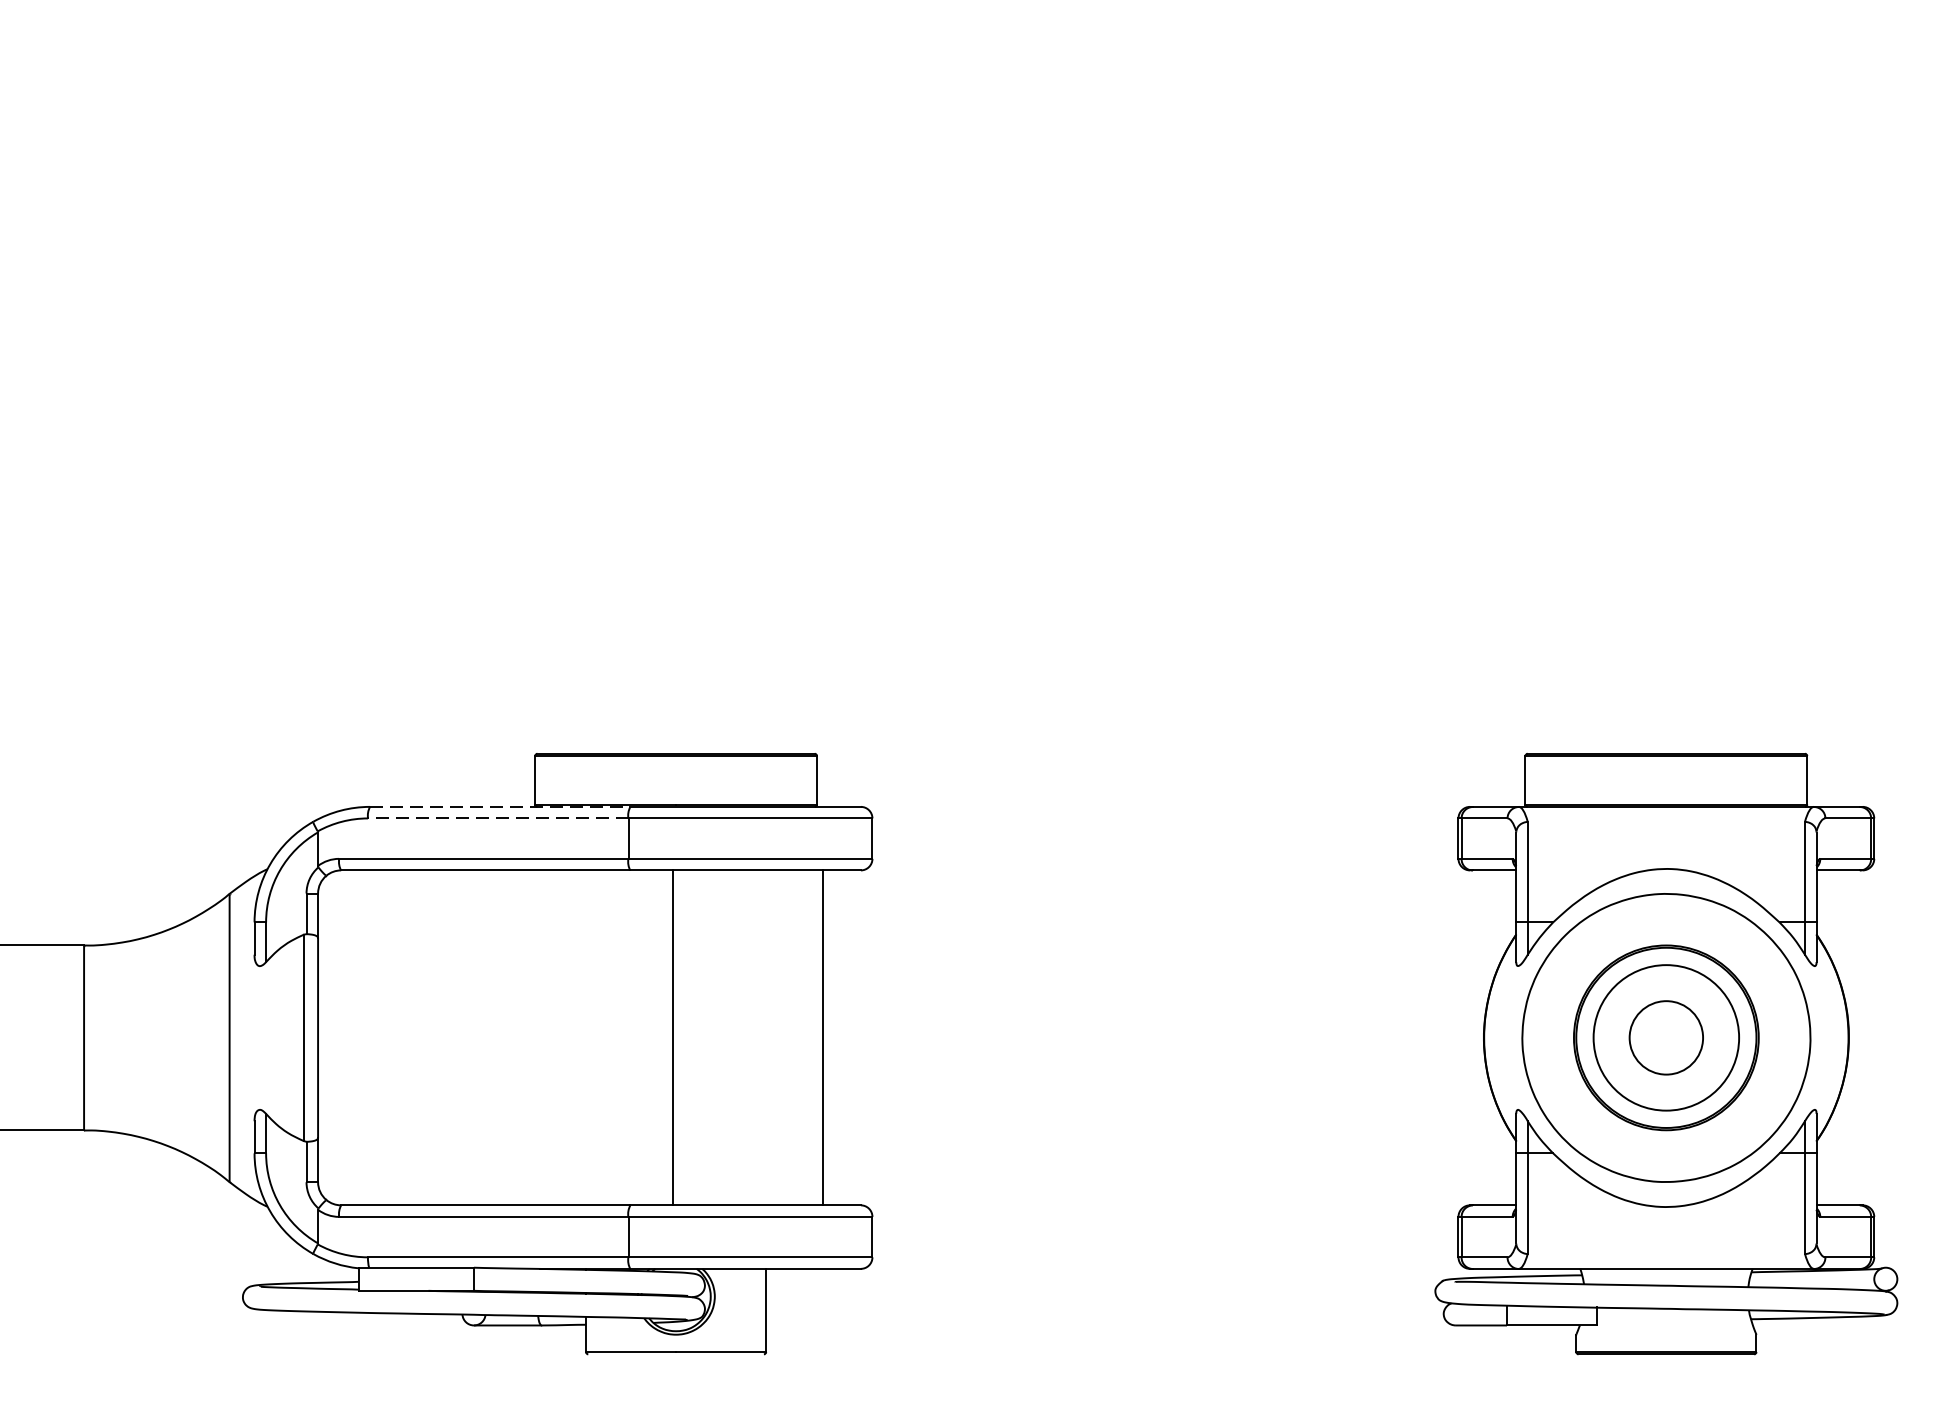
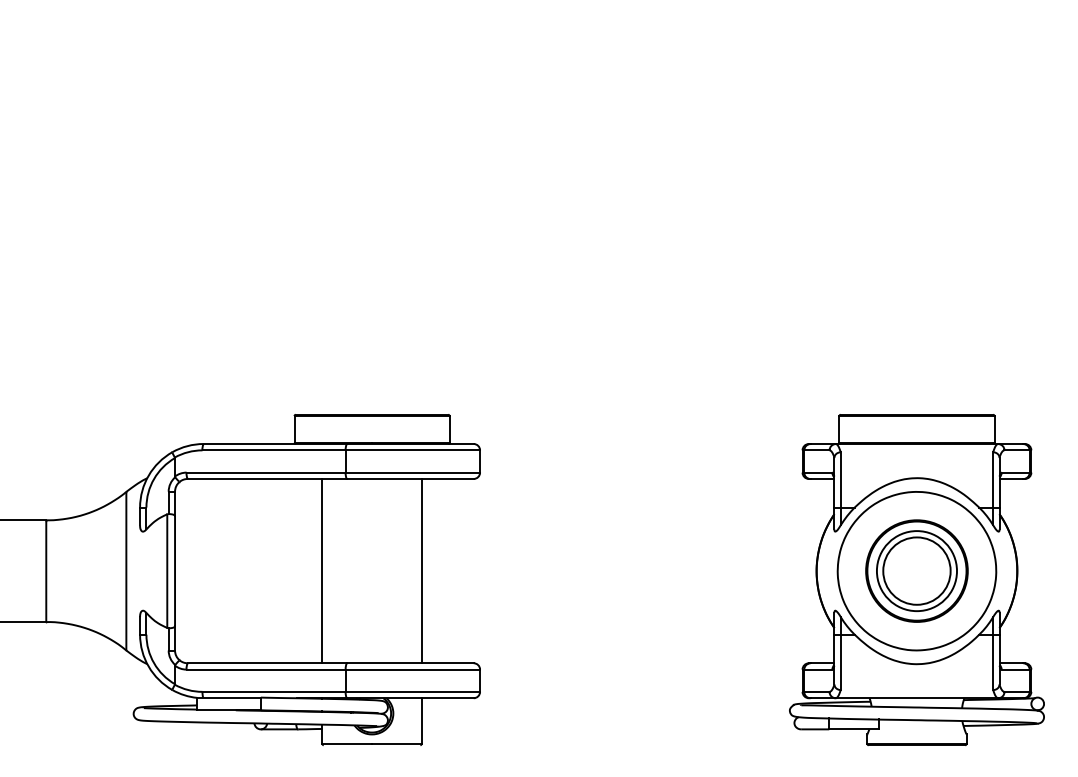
line: (500, 807) -> (275, 444), dashed -> solid
line: (498, 818) -> (274, 450), dashed -> solid
line: (673, 1036) -> (322, 570), moved
line: (822, 1036) -> (421, 570), moved
circle: (1665, 1036) -> (916, 570), size x1.67

